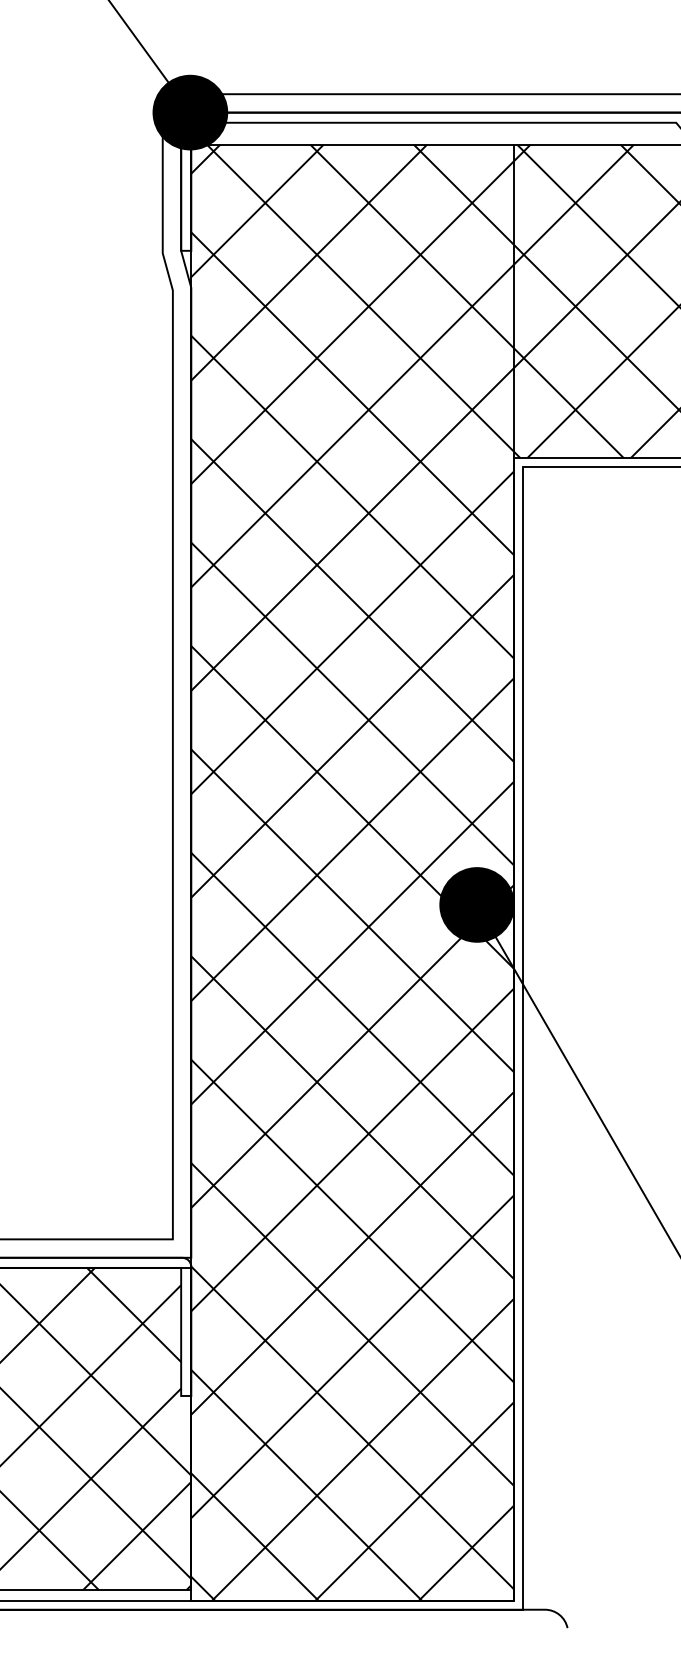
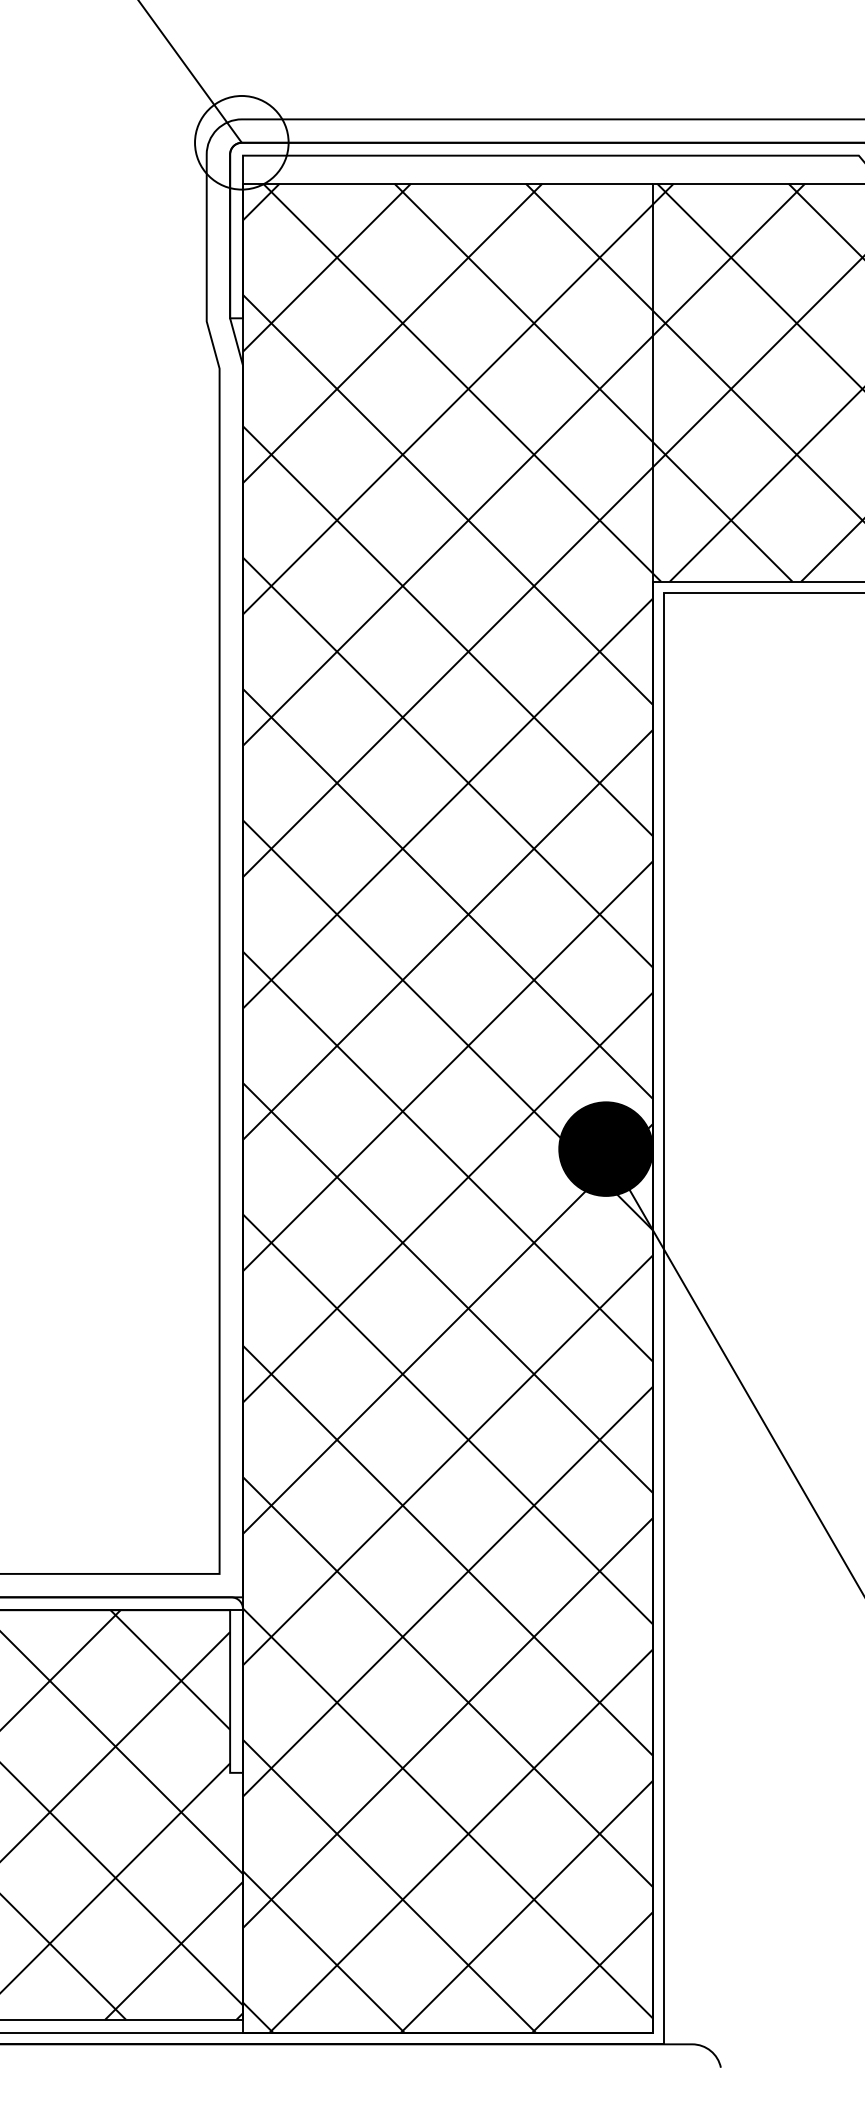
fill: (190, 112) -> (241, 142), removed

